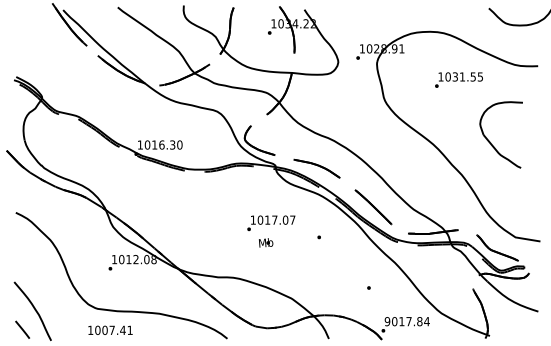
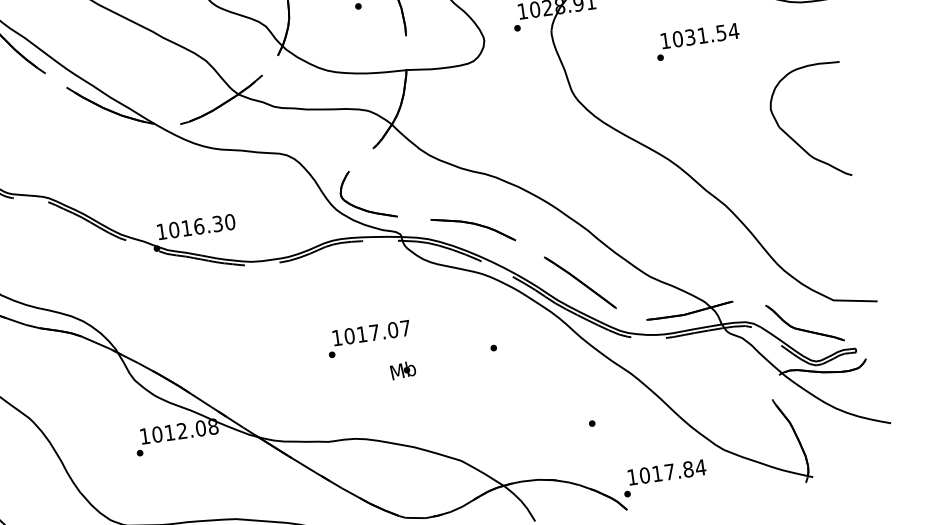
text: (480, 76) -> (733, 30), 1031.55 -> 1031.54
part: (491, 142) -> (794, 138), moved
text: (271, 223) -> (369, 339), moved
text: (387, 321) -> (632, 477), 9017.84 -> 1017.84

